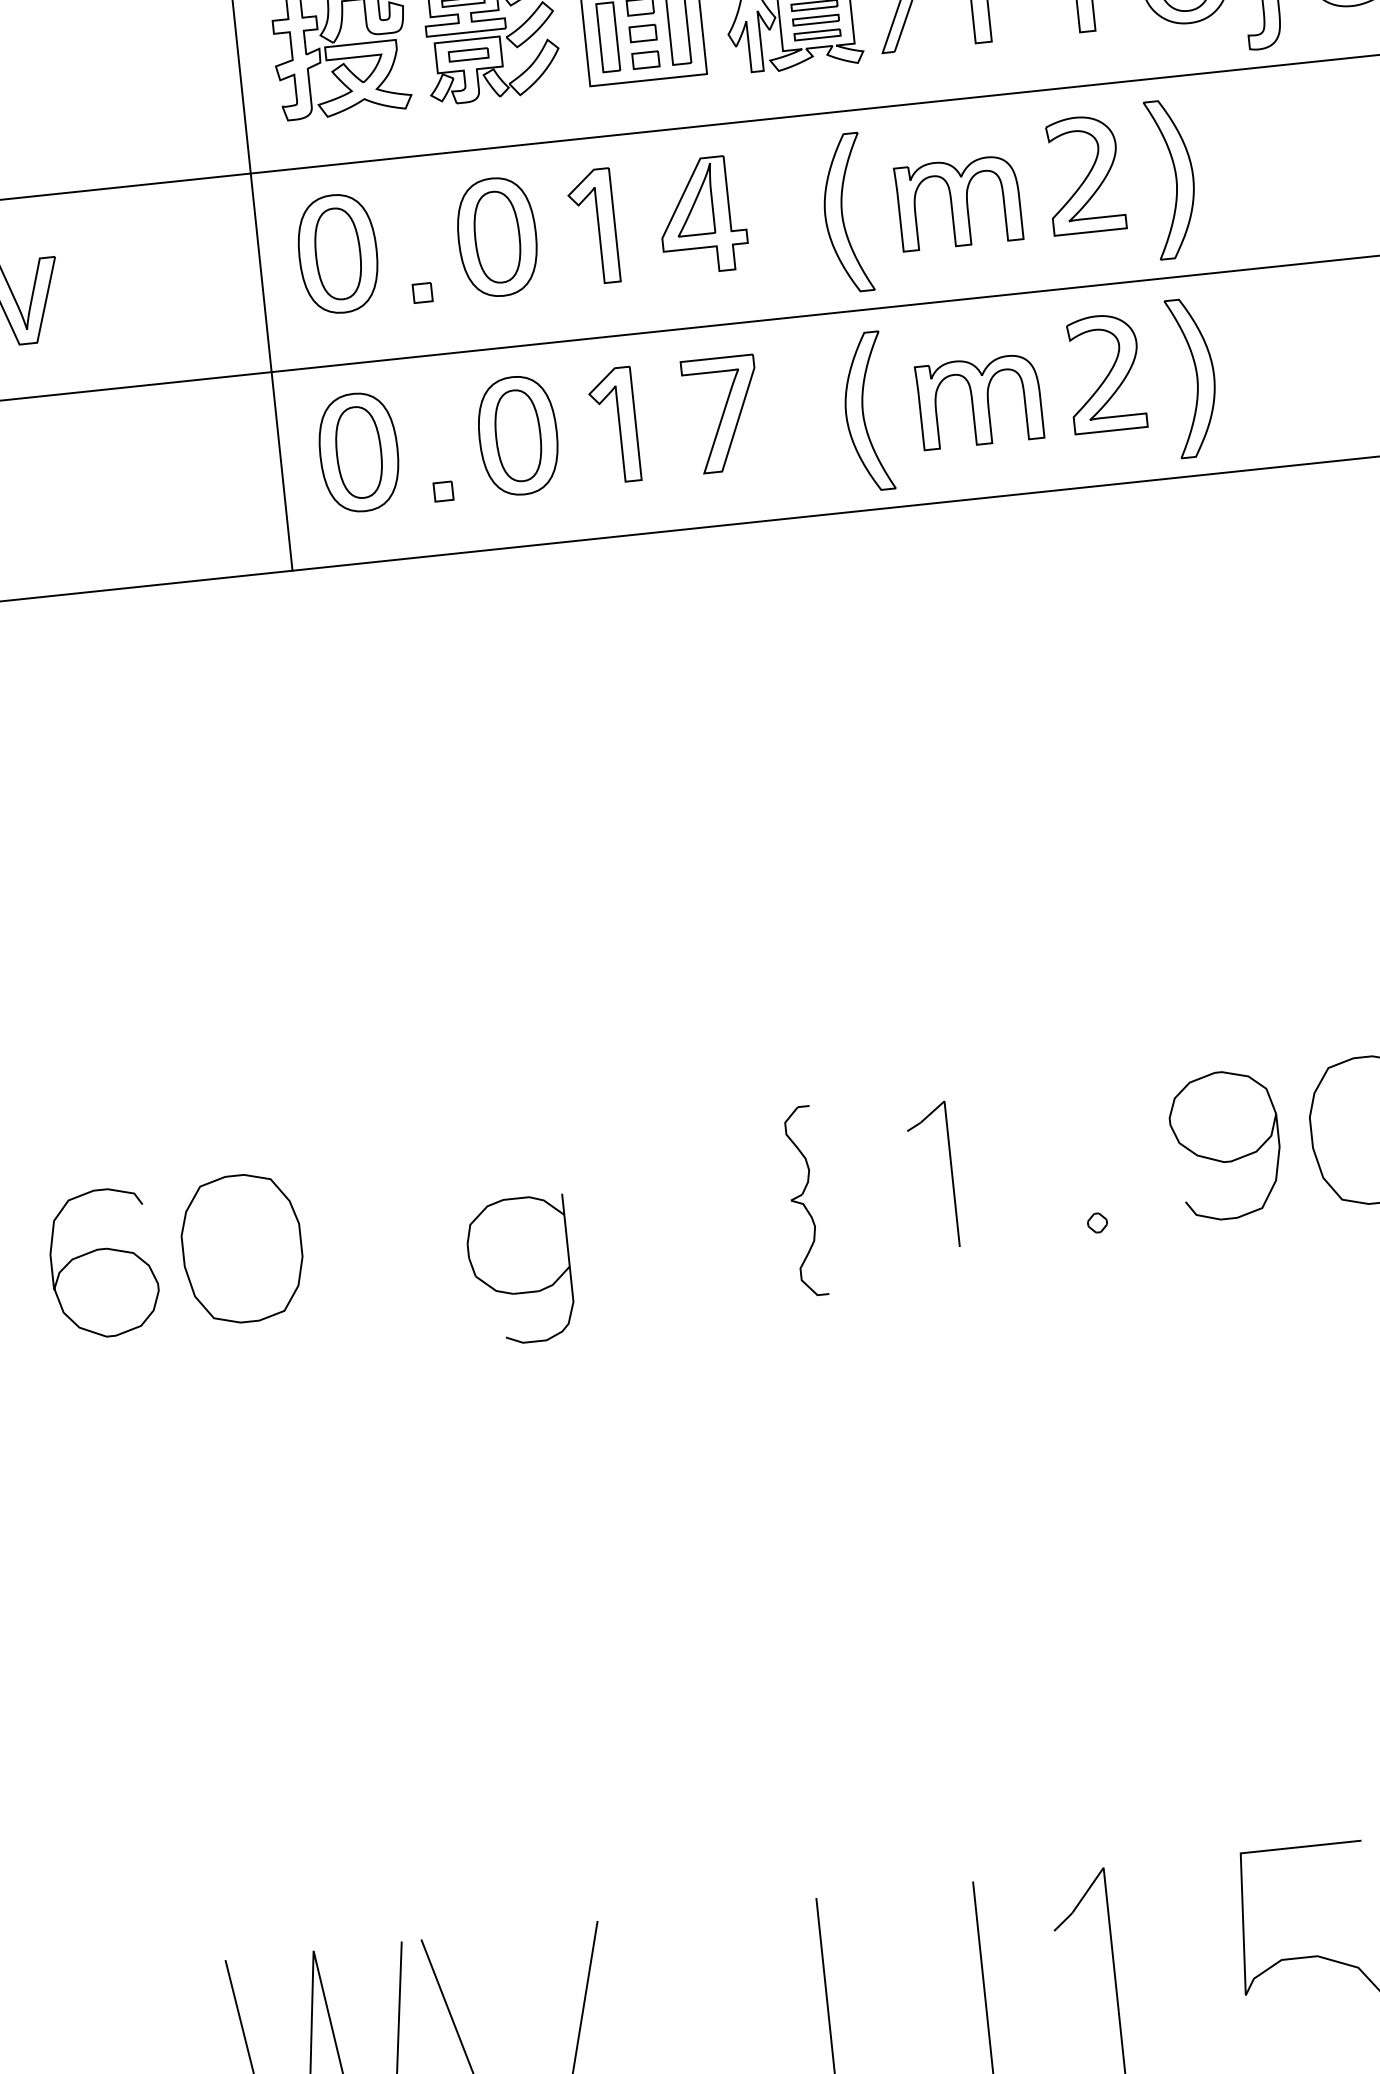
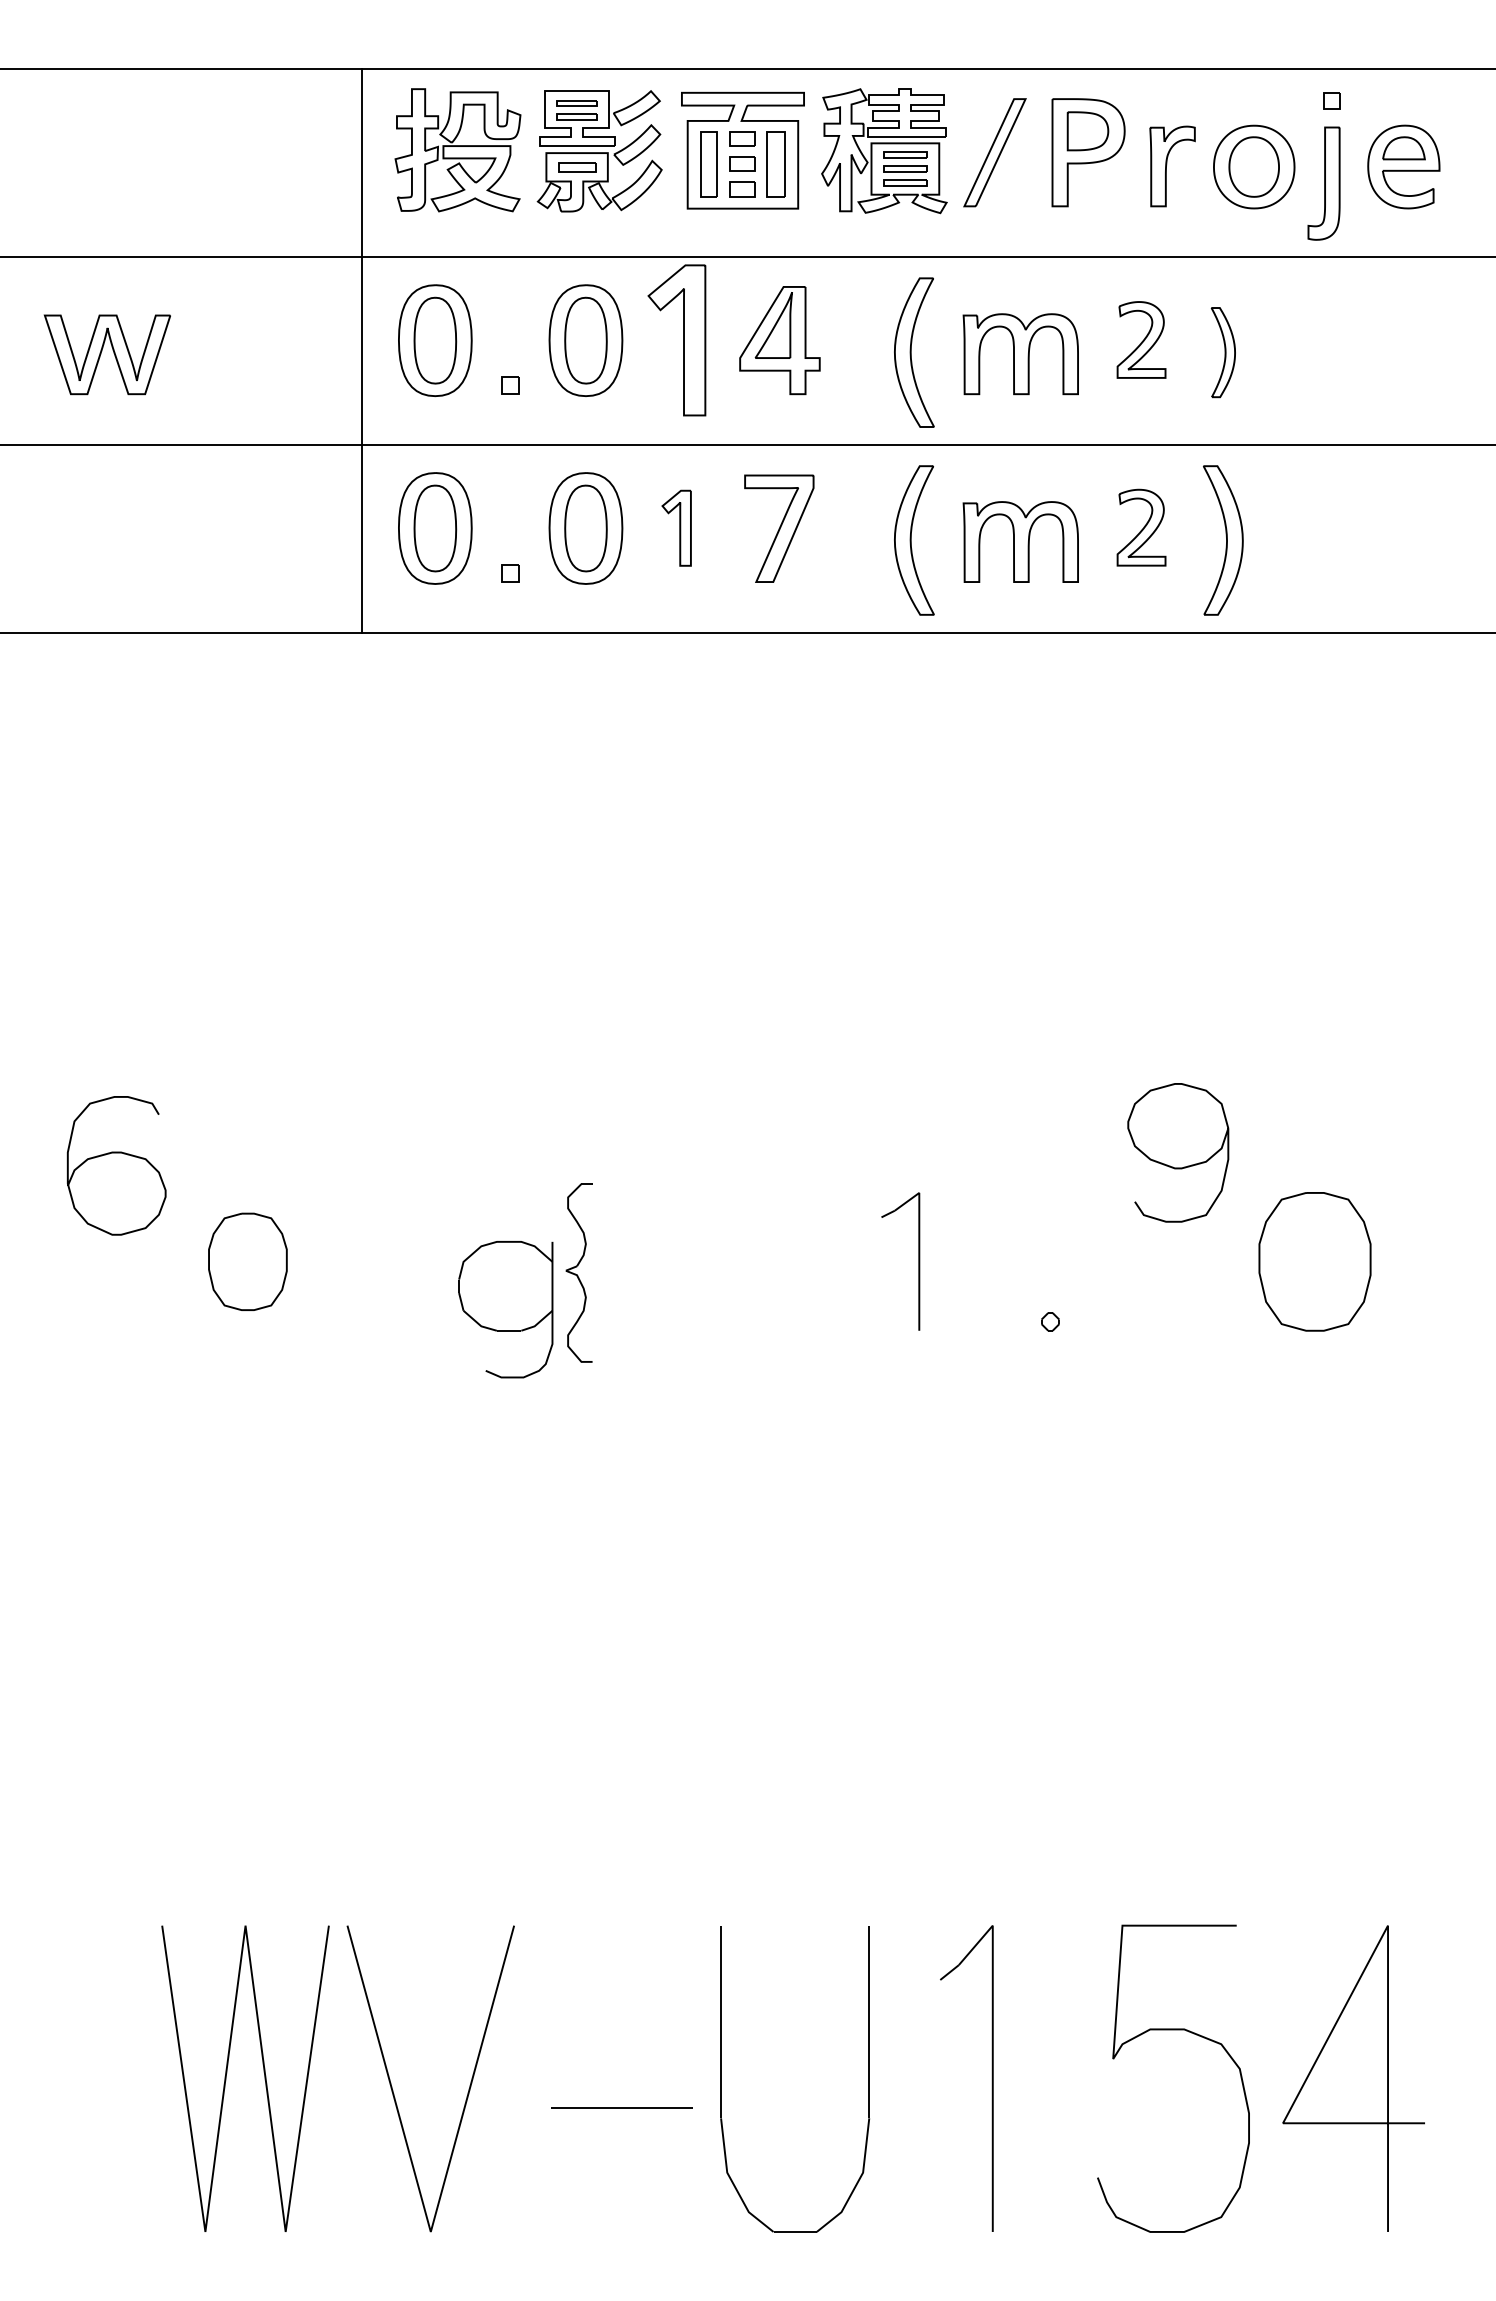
part: (1084, 174) -> (1141, 339), size x0.7
part: (1172, 178) -> (1223, 352), size x0.6
part: (593, 226) -> (676, 340), size x1.4
part: (1105, 373) -> (1141, 527), size x0.7
part: (613, 424) -> (676, 527), size x0.7
curve: (1222, 1160) -> (1173, 1166), moved
part: (804, 1201) -> (578, 1272), moved
part: (241, 1248) -> (247, 1261), size x0.7
curve: (102, 1250) -> (116, 1153), moved

